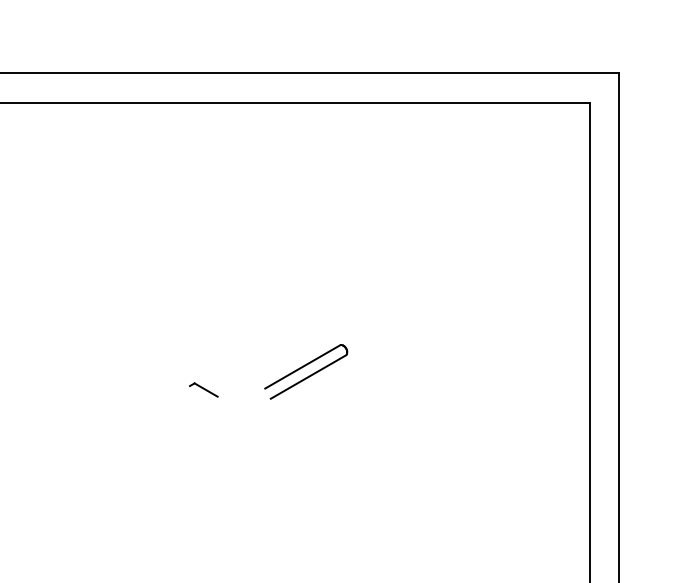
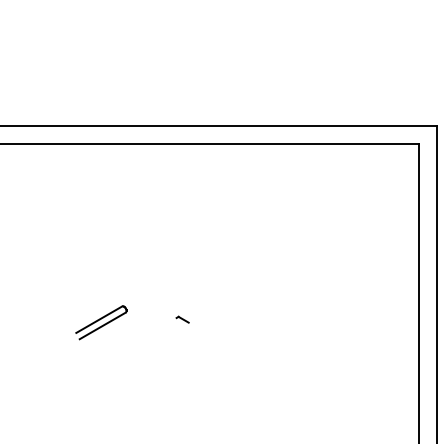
part: (306, 371) -> (101, 322), moved
part: (203, 389) -> (182, 319), size x0.71

